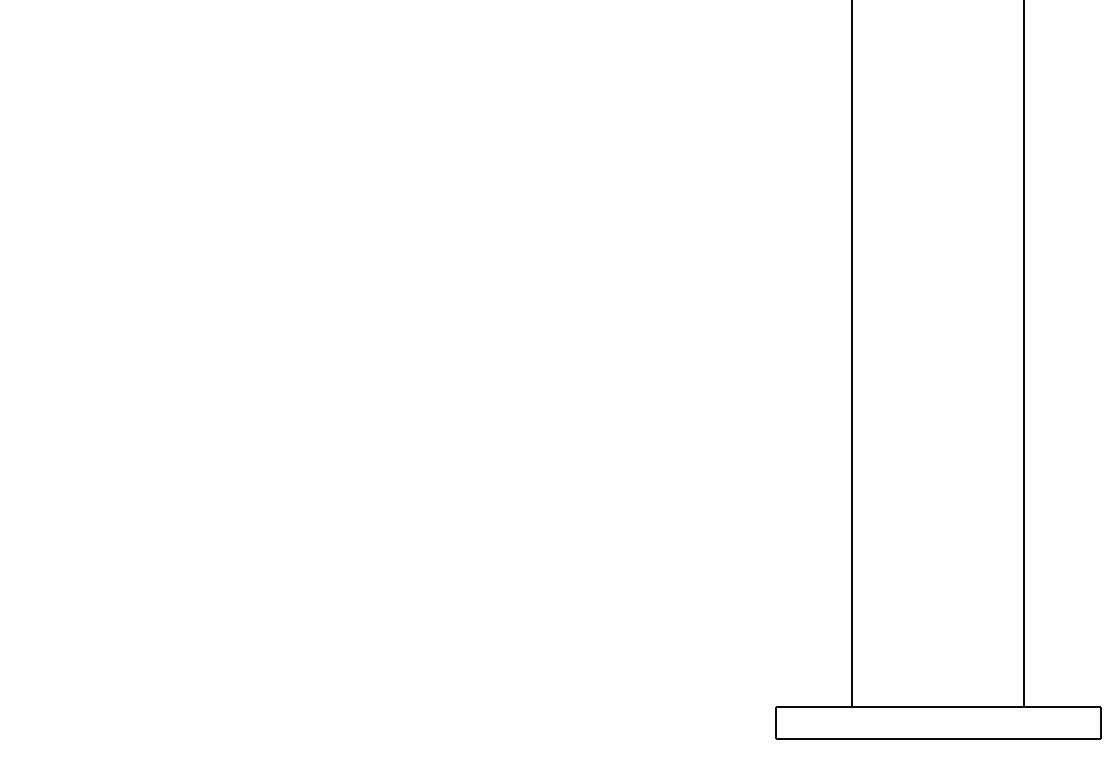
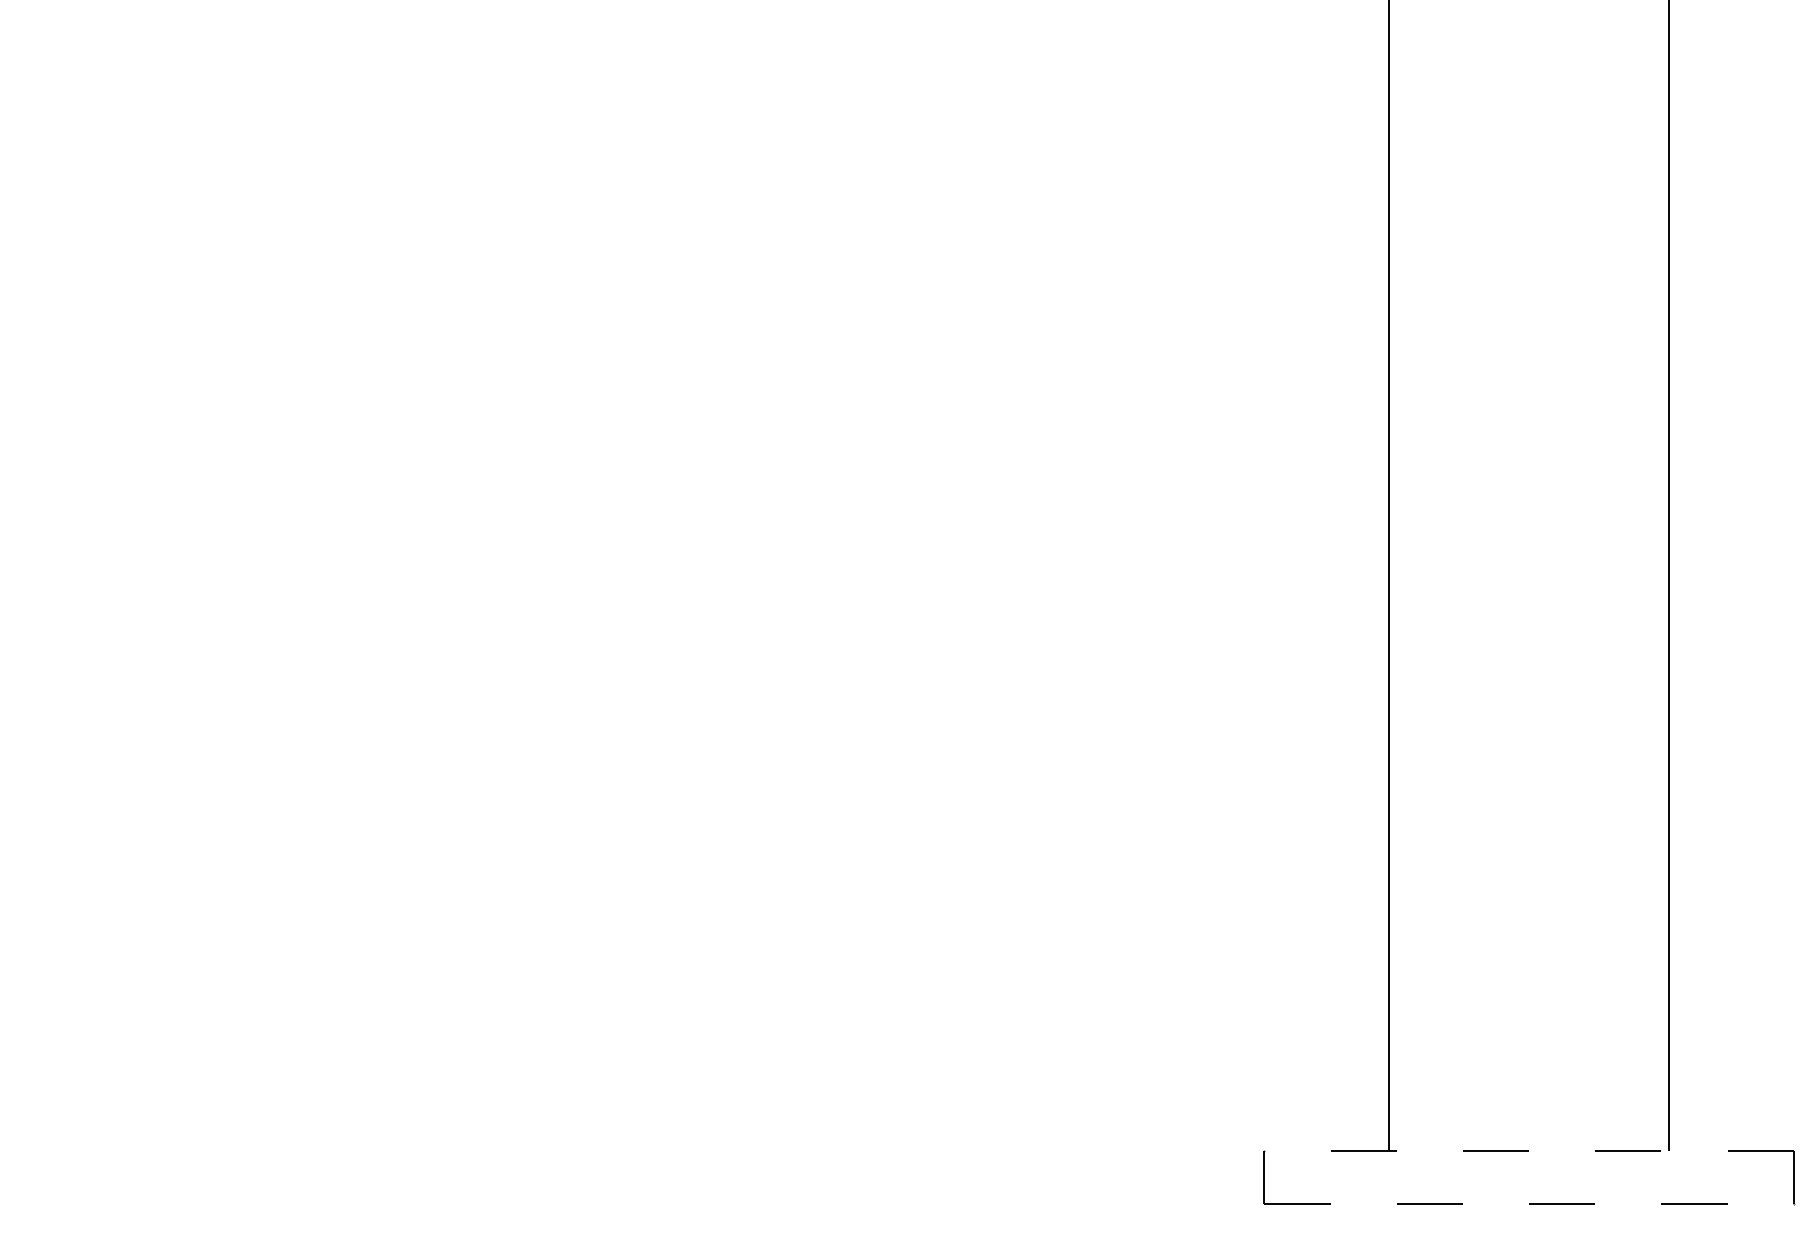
line: (937, 706) -> (1527, 1151), solid -> dashed
line: (938, 739) -> (1529, 1205), solid -> dashed

